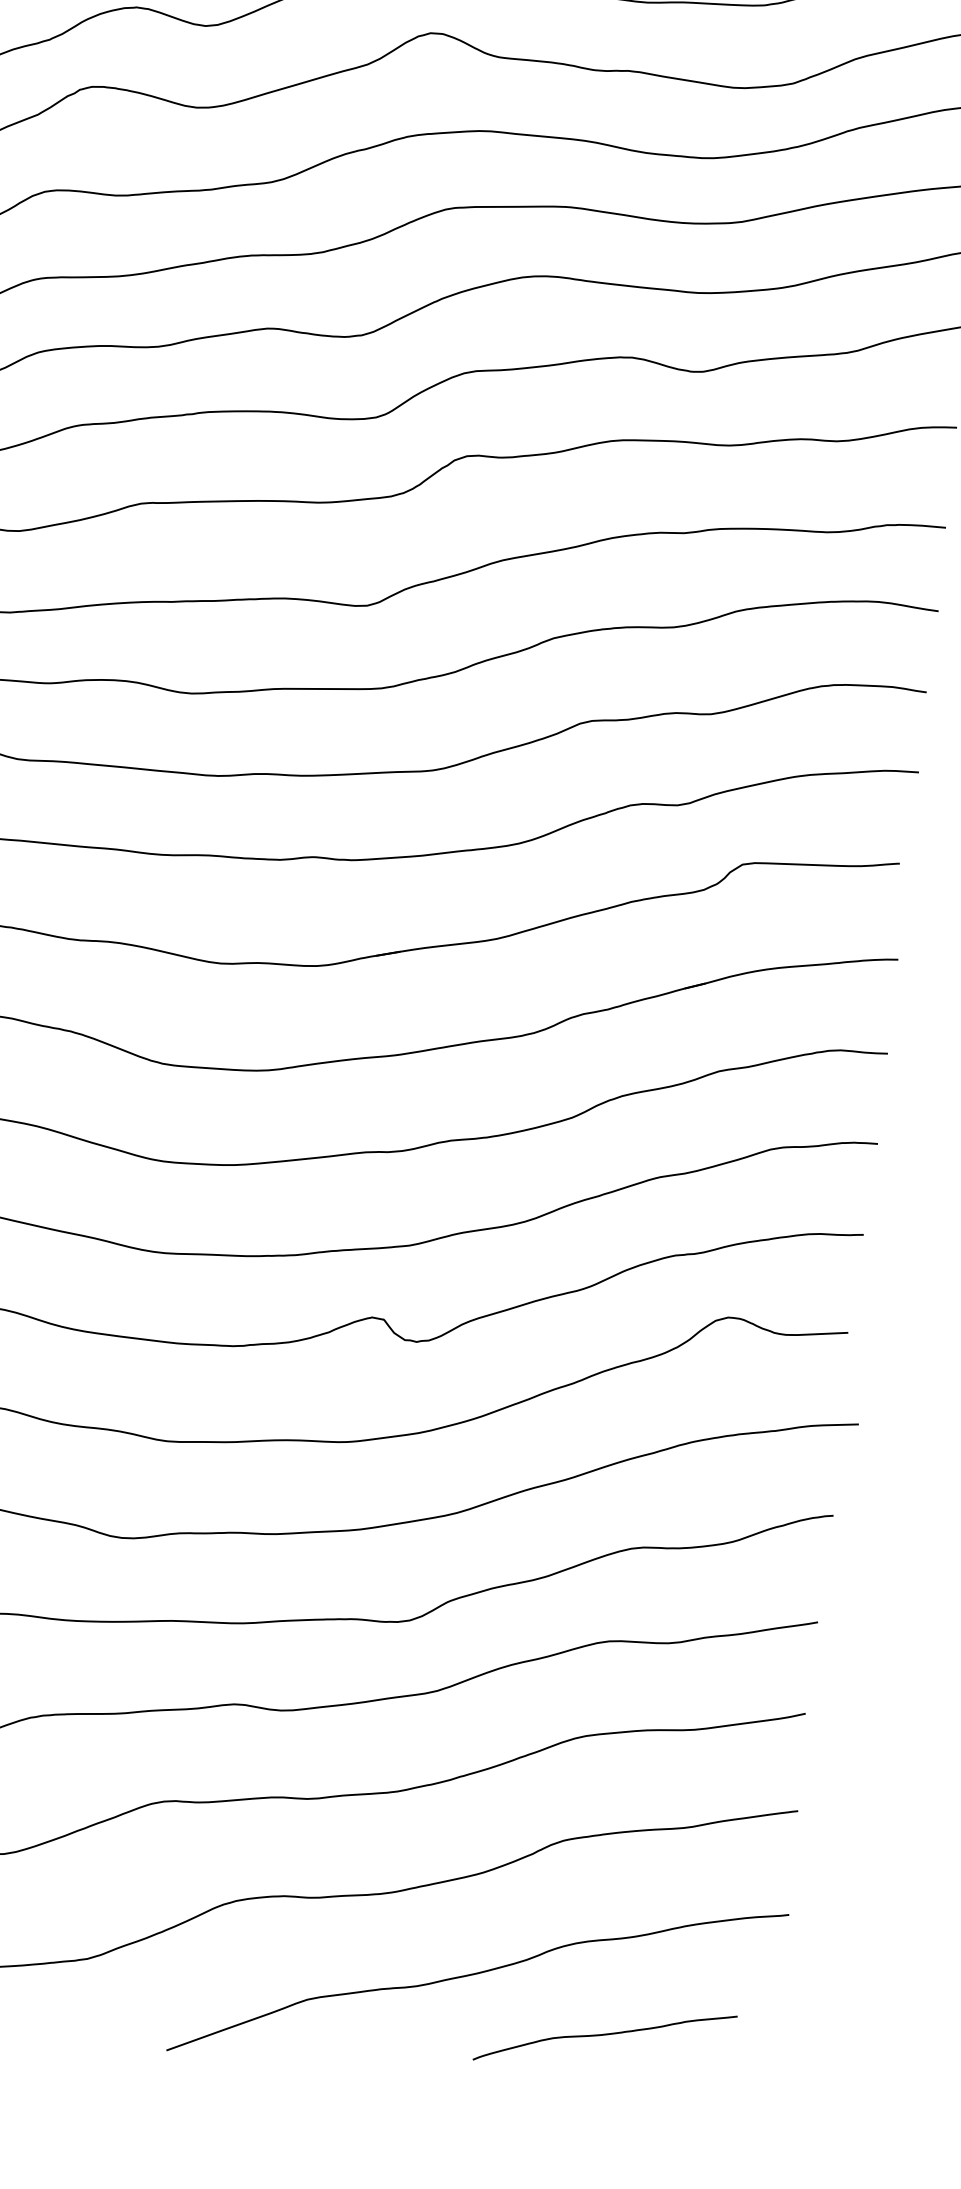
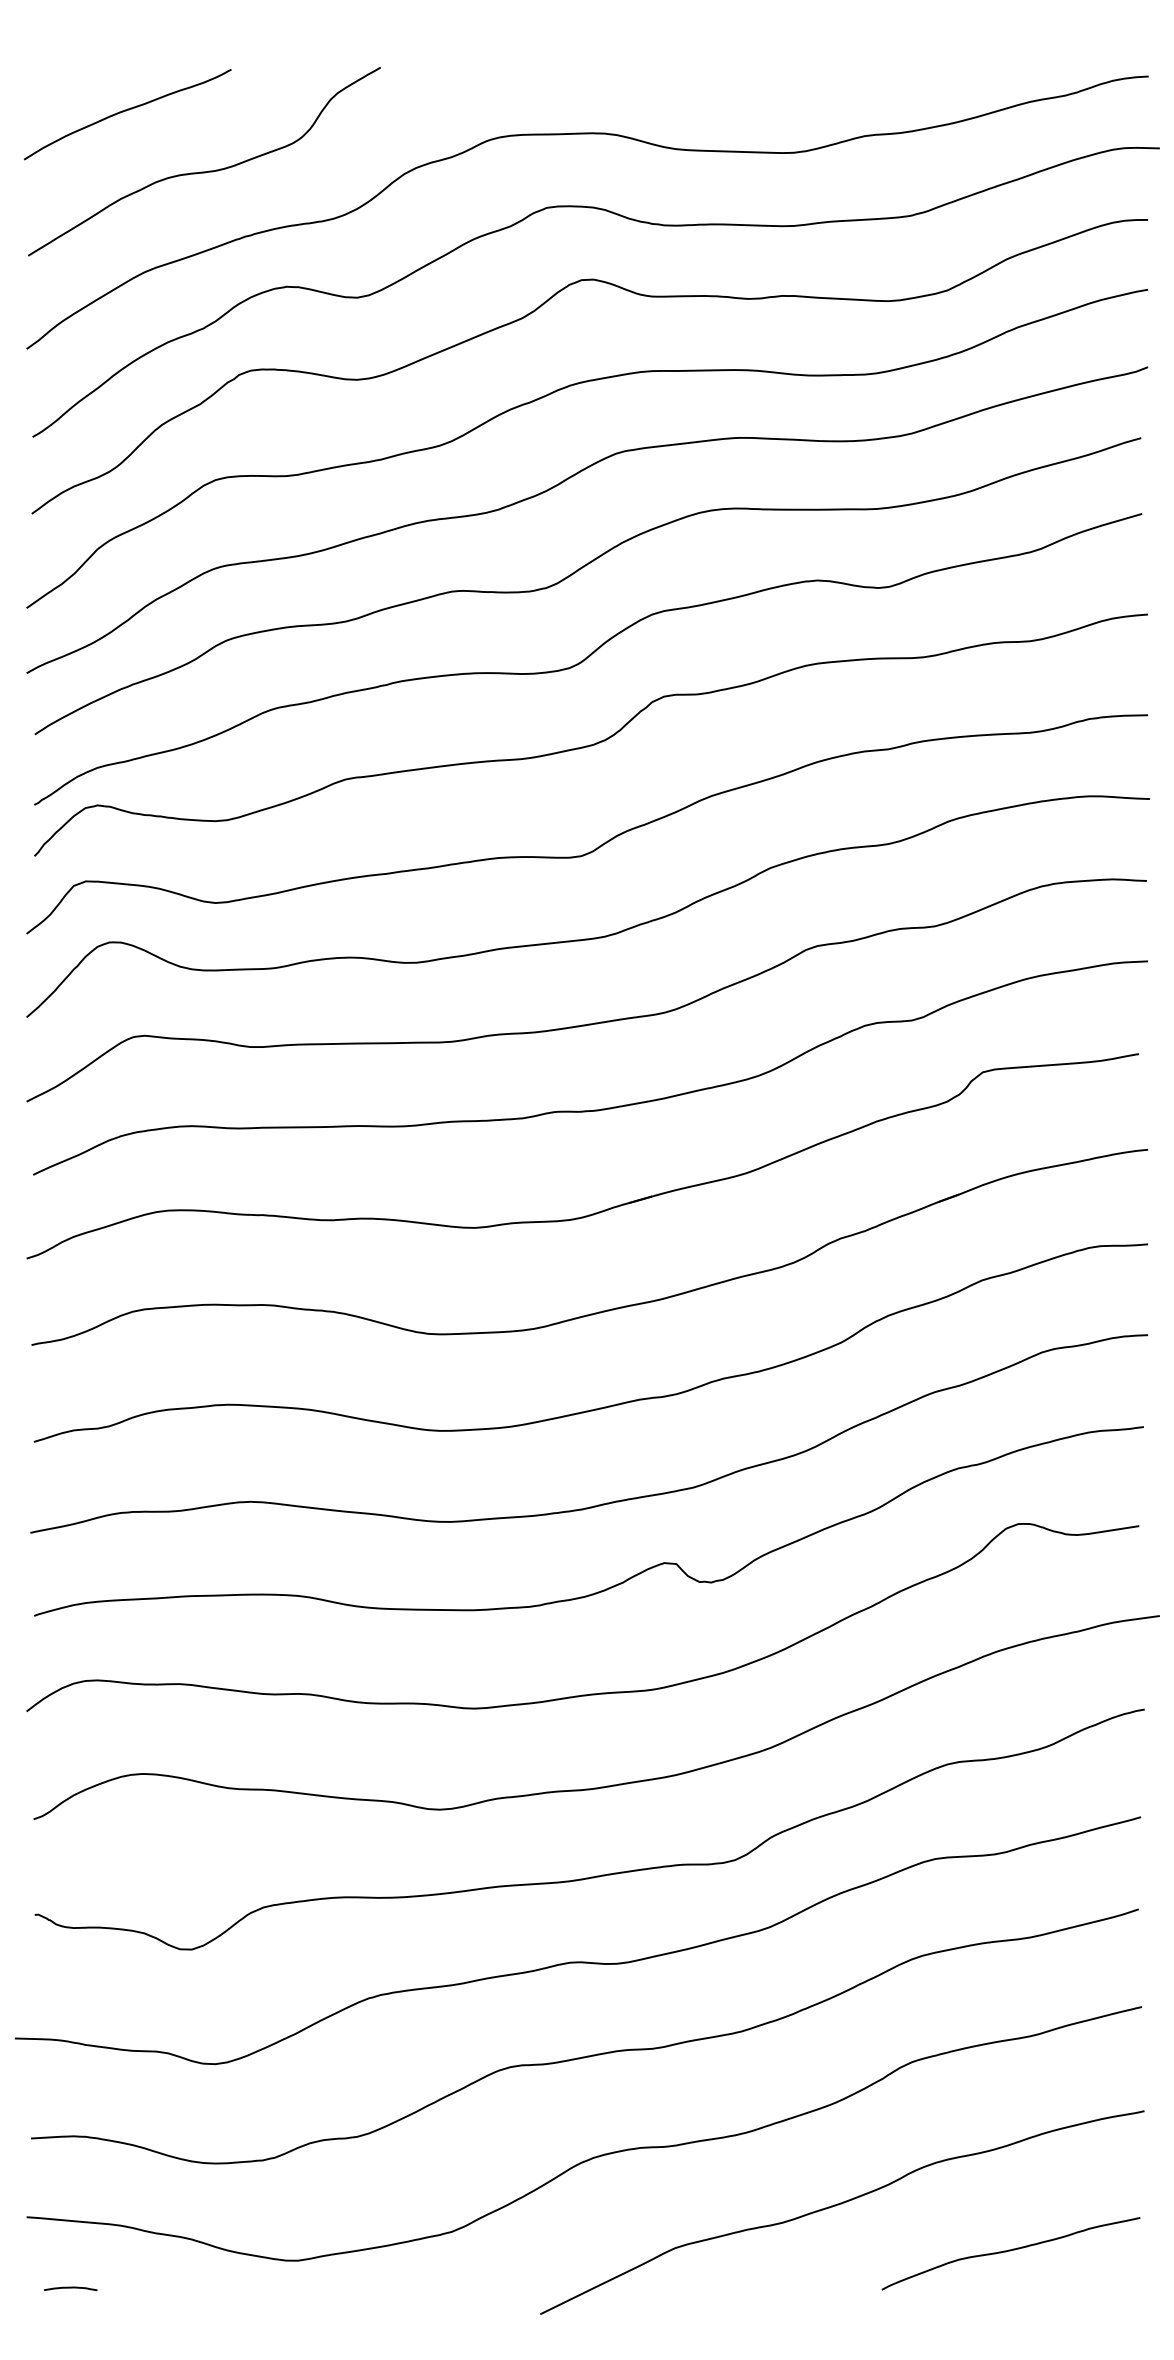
curve: (604, 2035) -> (1010, 2251), moved

